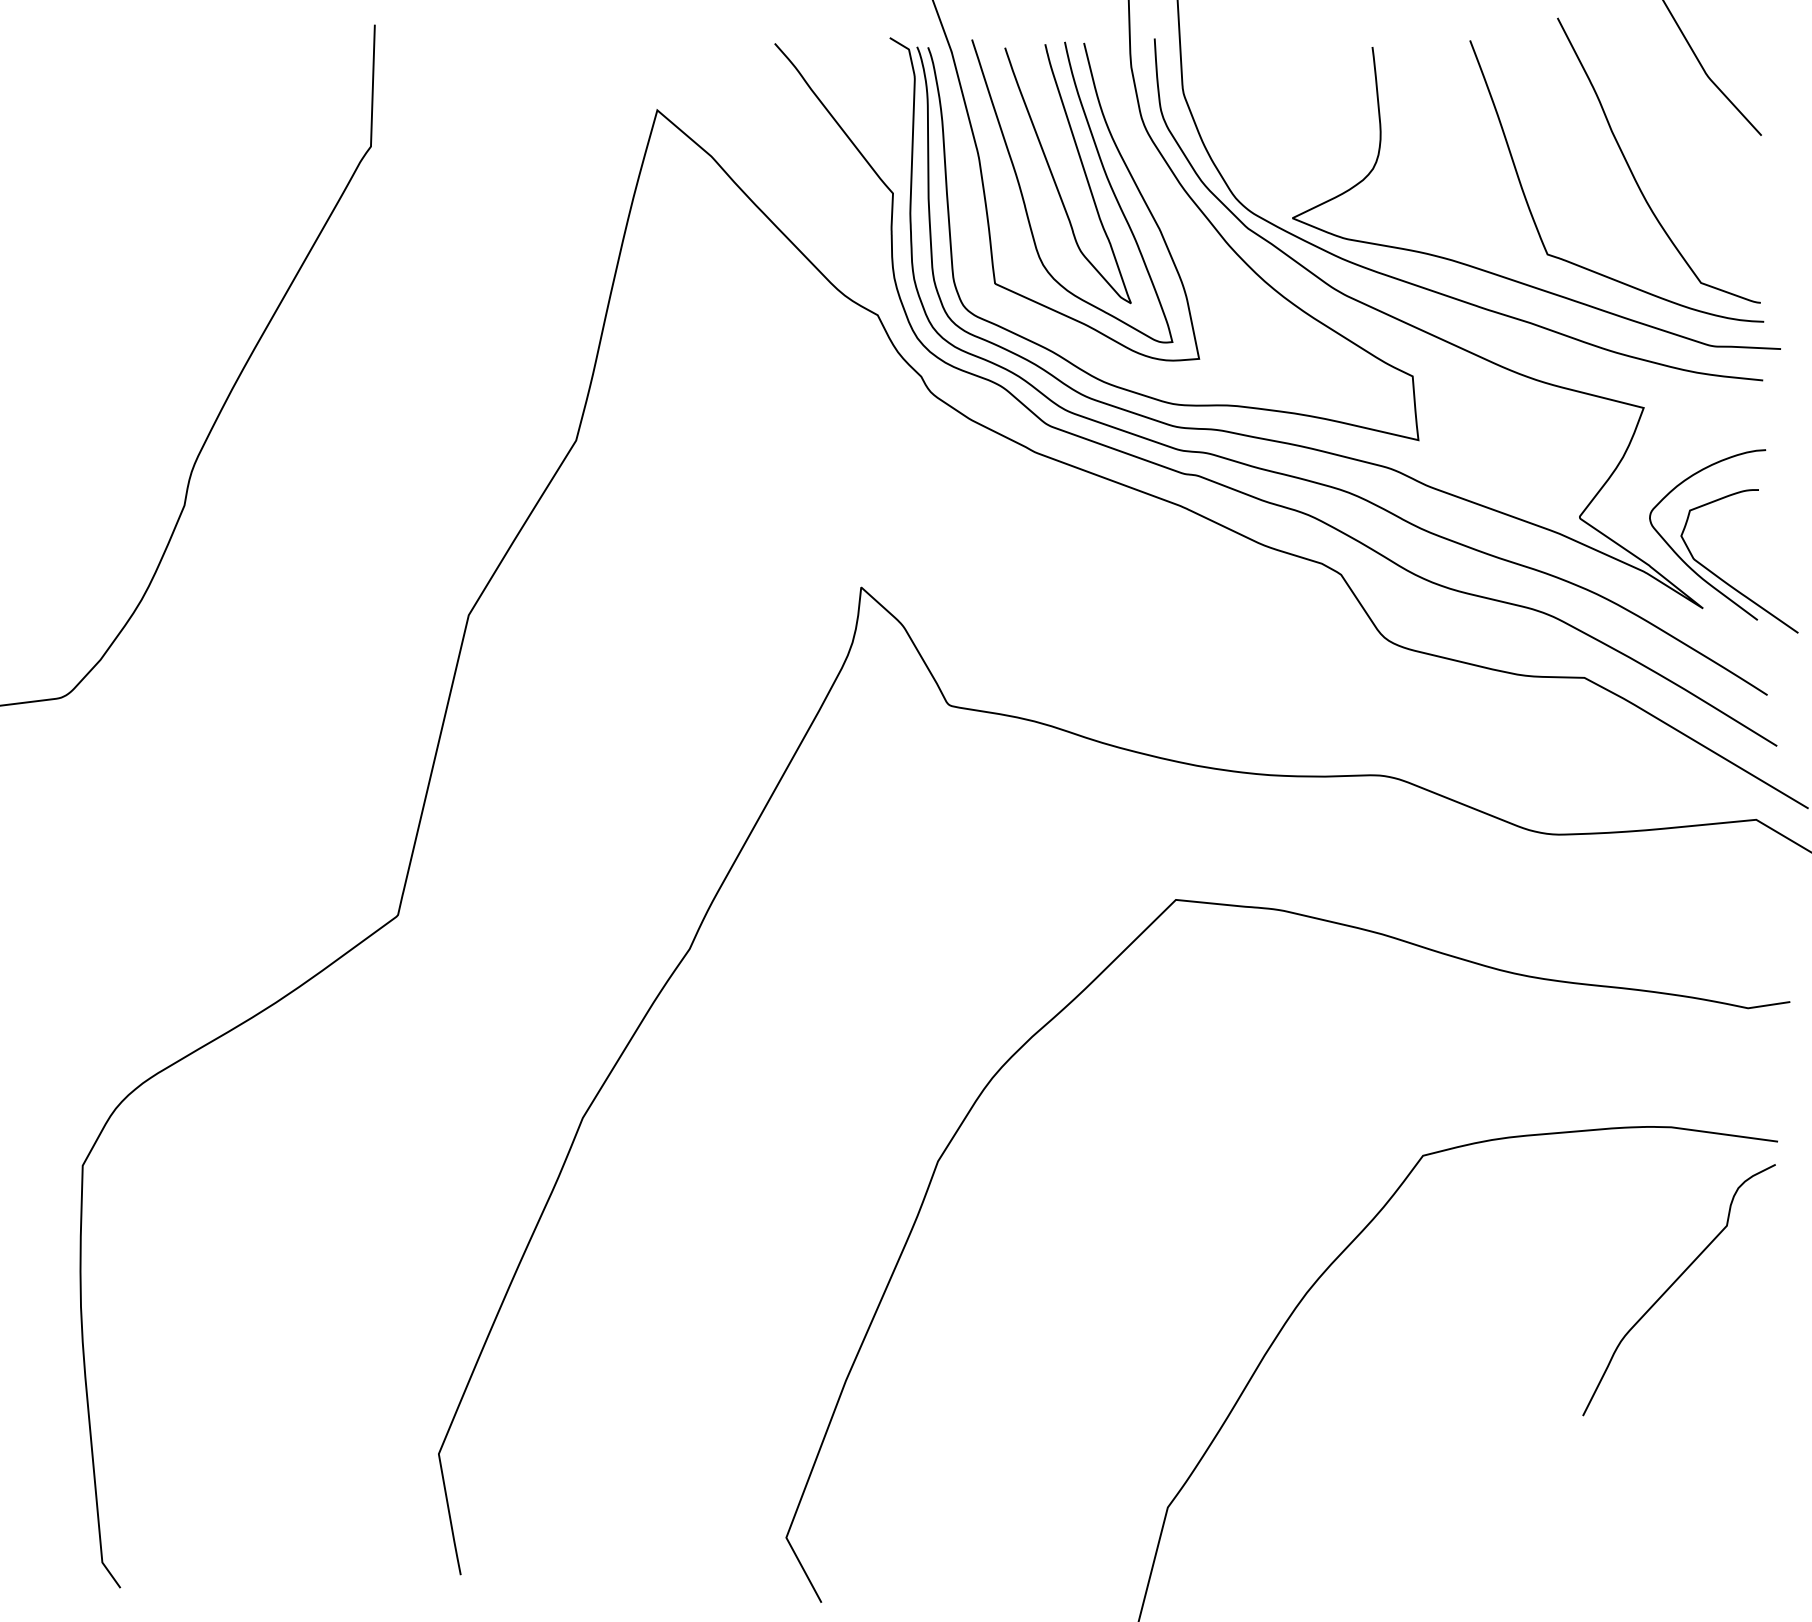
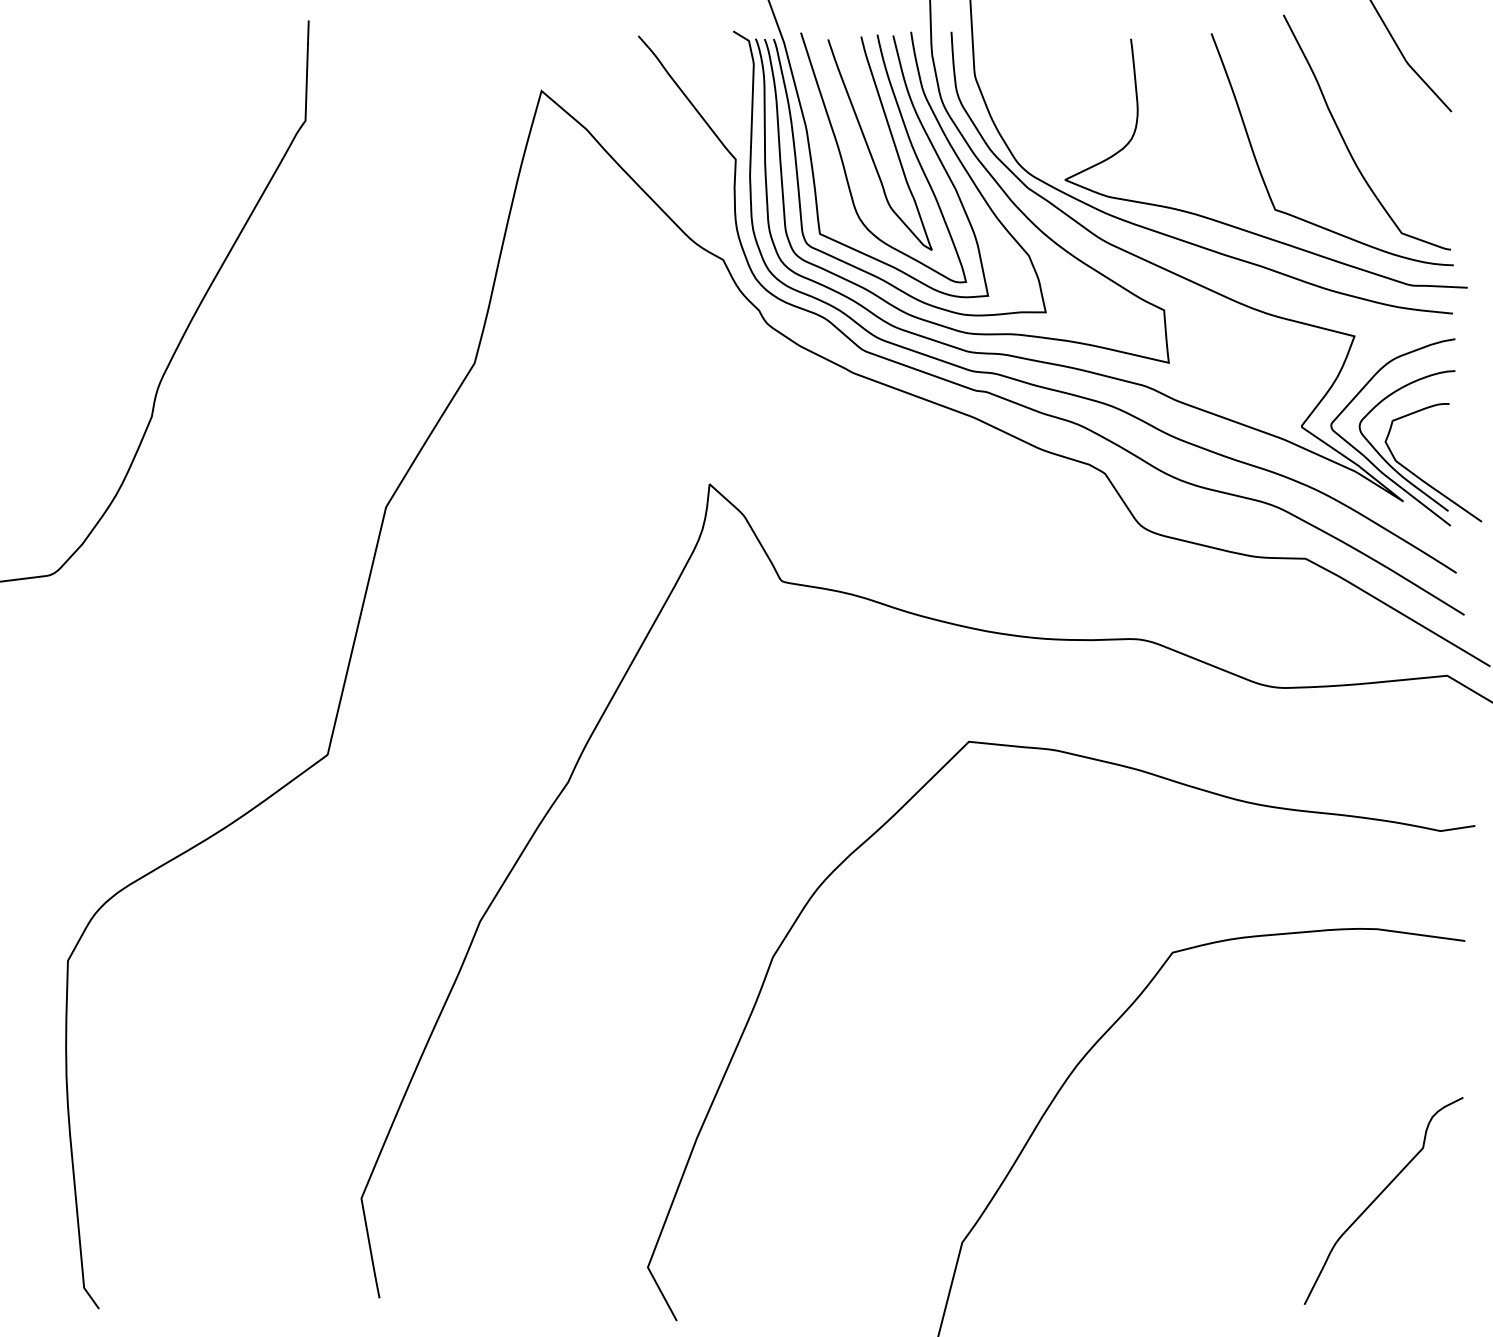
curve: (1155, 181) -> (952, 149), added
curve: (1659, 555) -> (1367, 457), added
curve: (1673, 1284) -> (1379, 1196), moved

